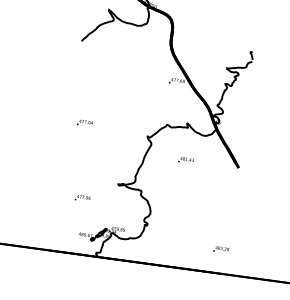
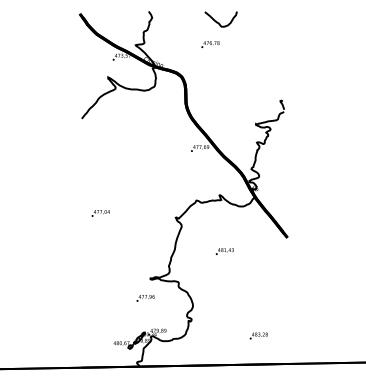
text: (185, 160) -> (224, 251), moved
text: (82, 198) -> (145, 298), moved
text: (221, 249) -> (258, 335), moved

